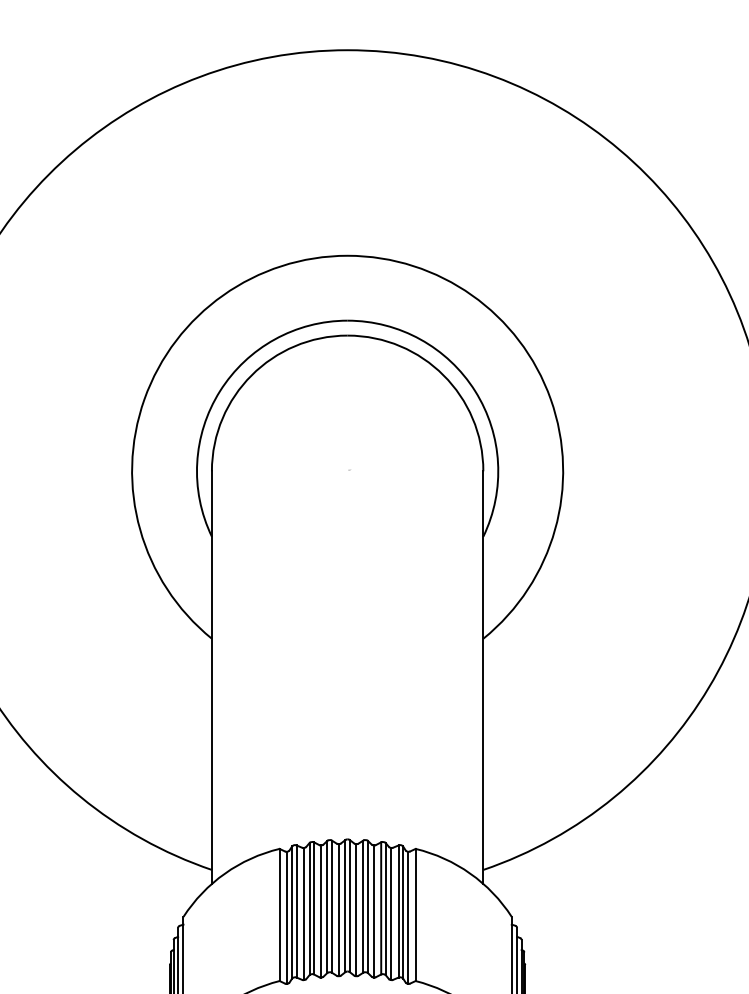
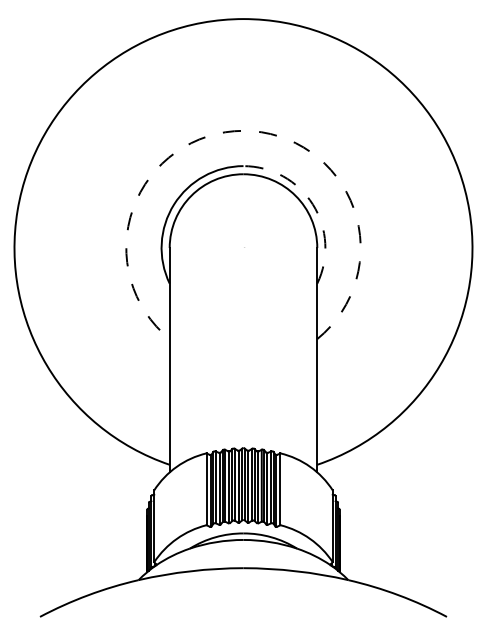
arc: (347, 255) -> (243, 130), solid -> dashed
arc: (474, 391) -> (312, 204), solid -> dashed

